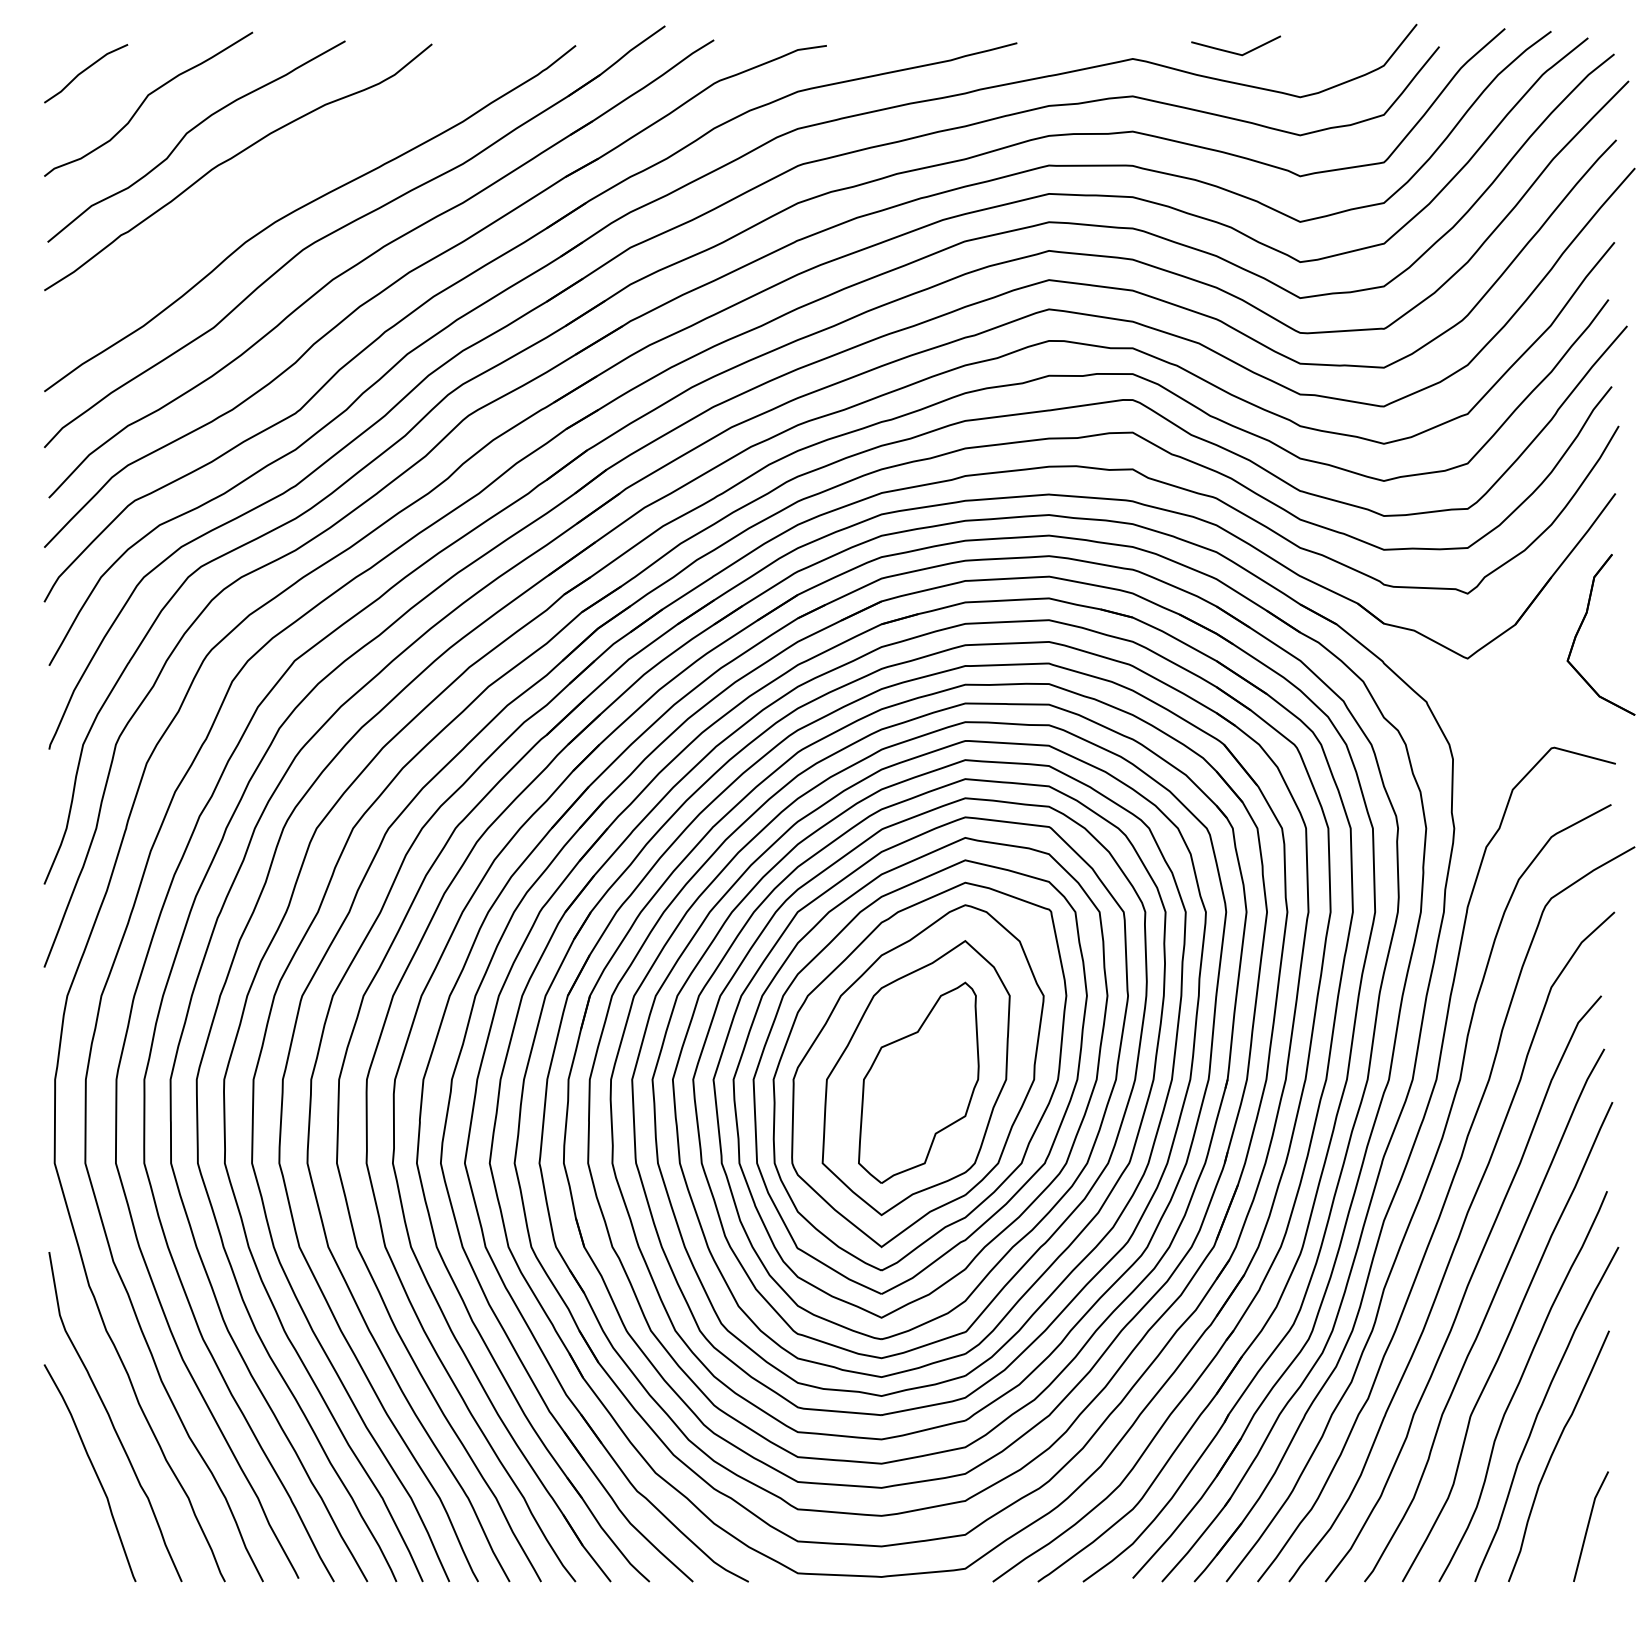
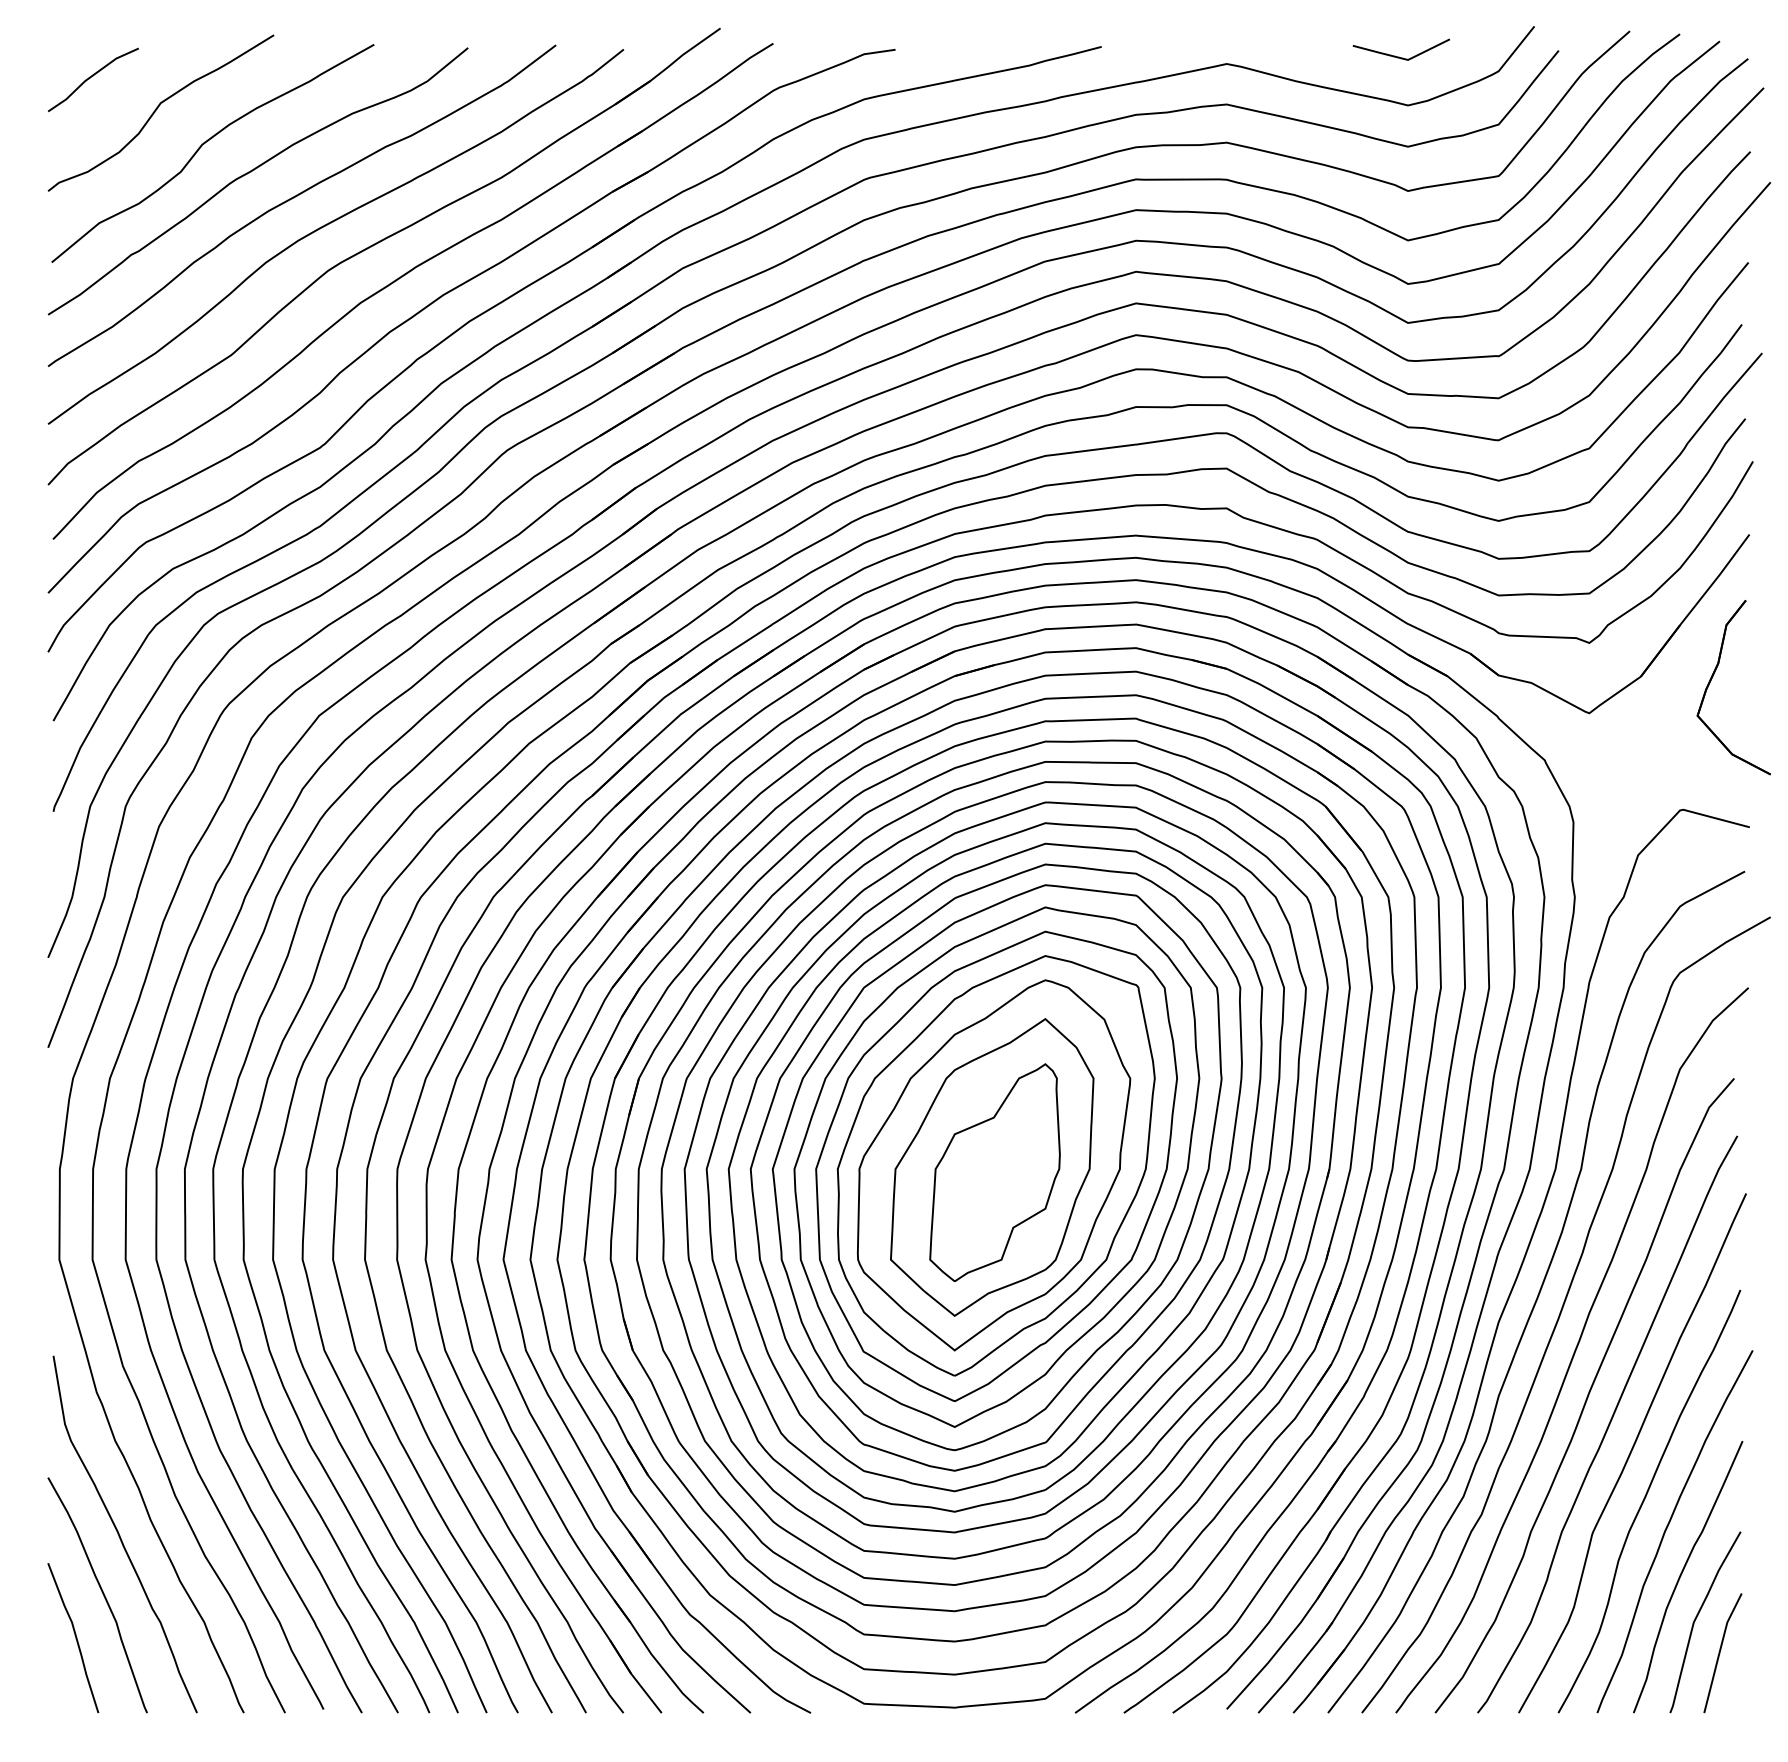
line: (1236, 52) -> (1401, 56), moved
curve: (274, 181) -> (297, 196), added
curve: (1567, 1494) -> (1697, 1618), added
curve: (69, 1512) -> (75, 1637), added

